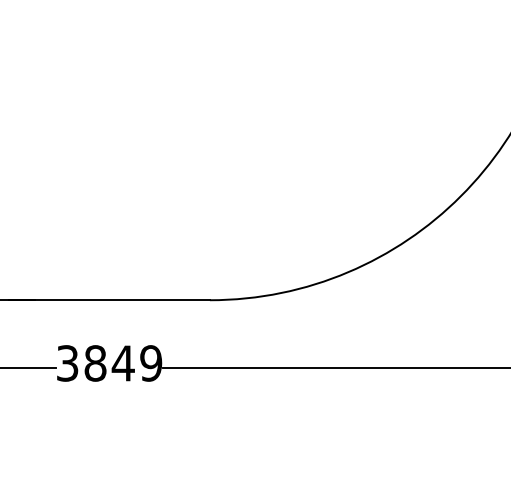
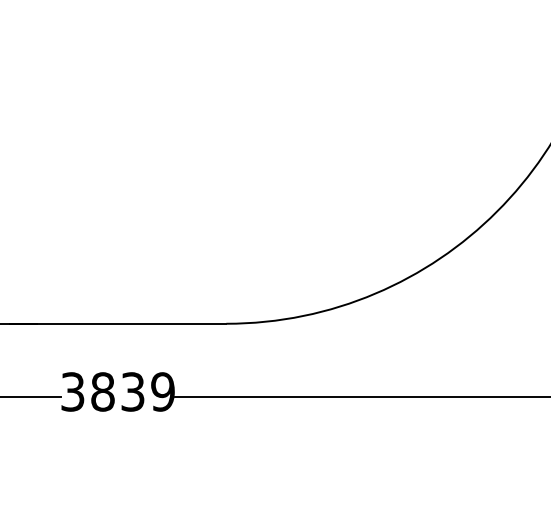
text: (122, 363) -> (132, 392), 3849 -> 3839

